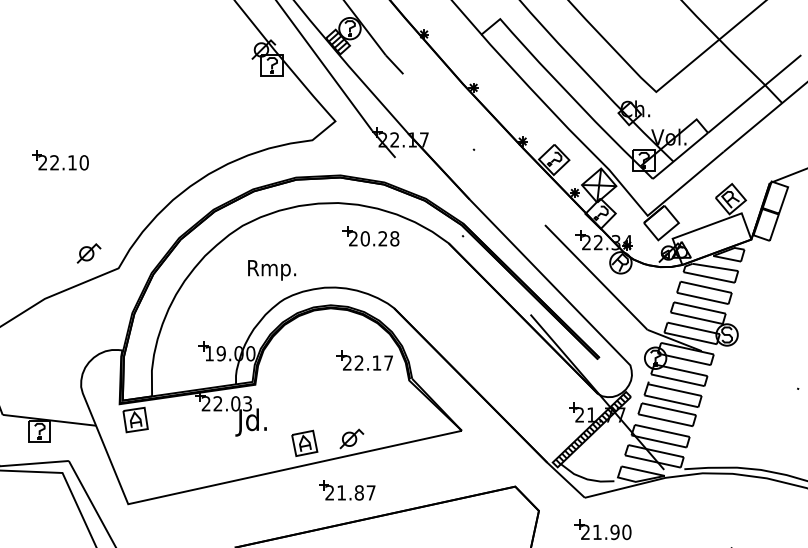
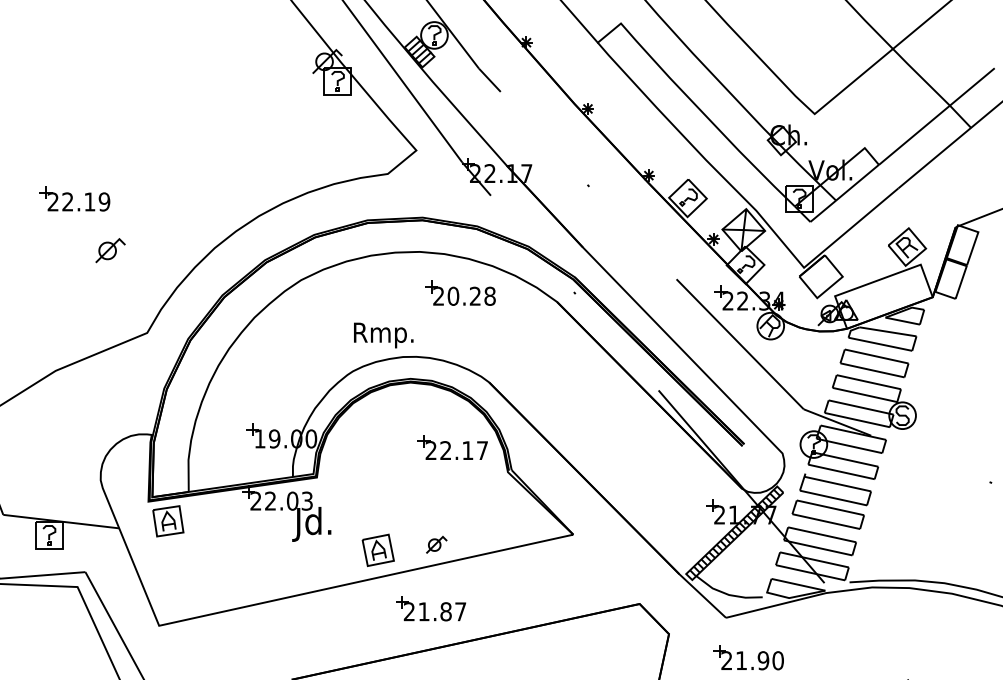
text: (84, 162) -> (104, 201), 22.10 -> 22.19
part: (89, 253) -> (110, 250), moved
text: (271, 270) -> (383, 335), moved
part: (351, 438) -> (436, 544), size x0.7

